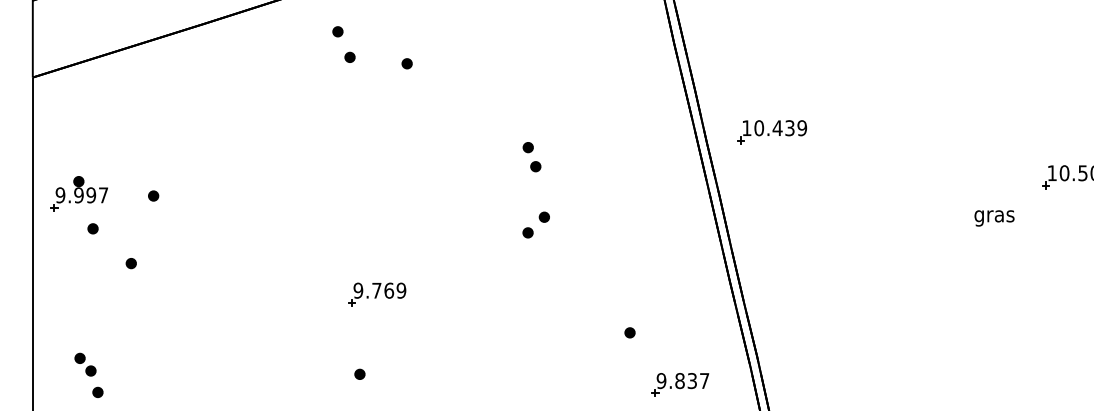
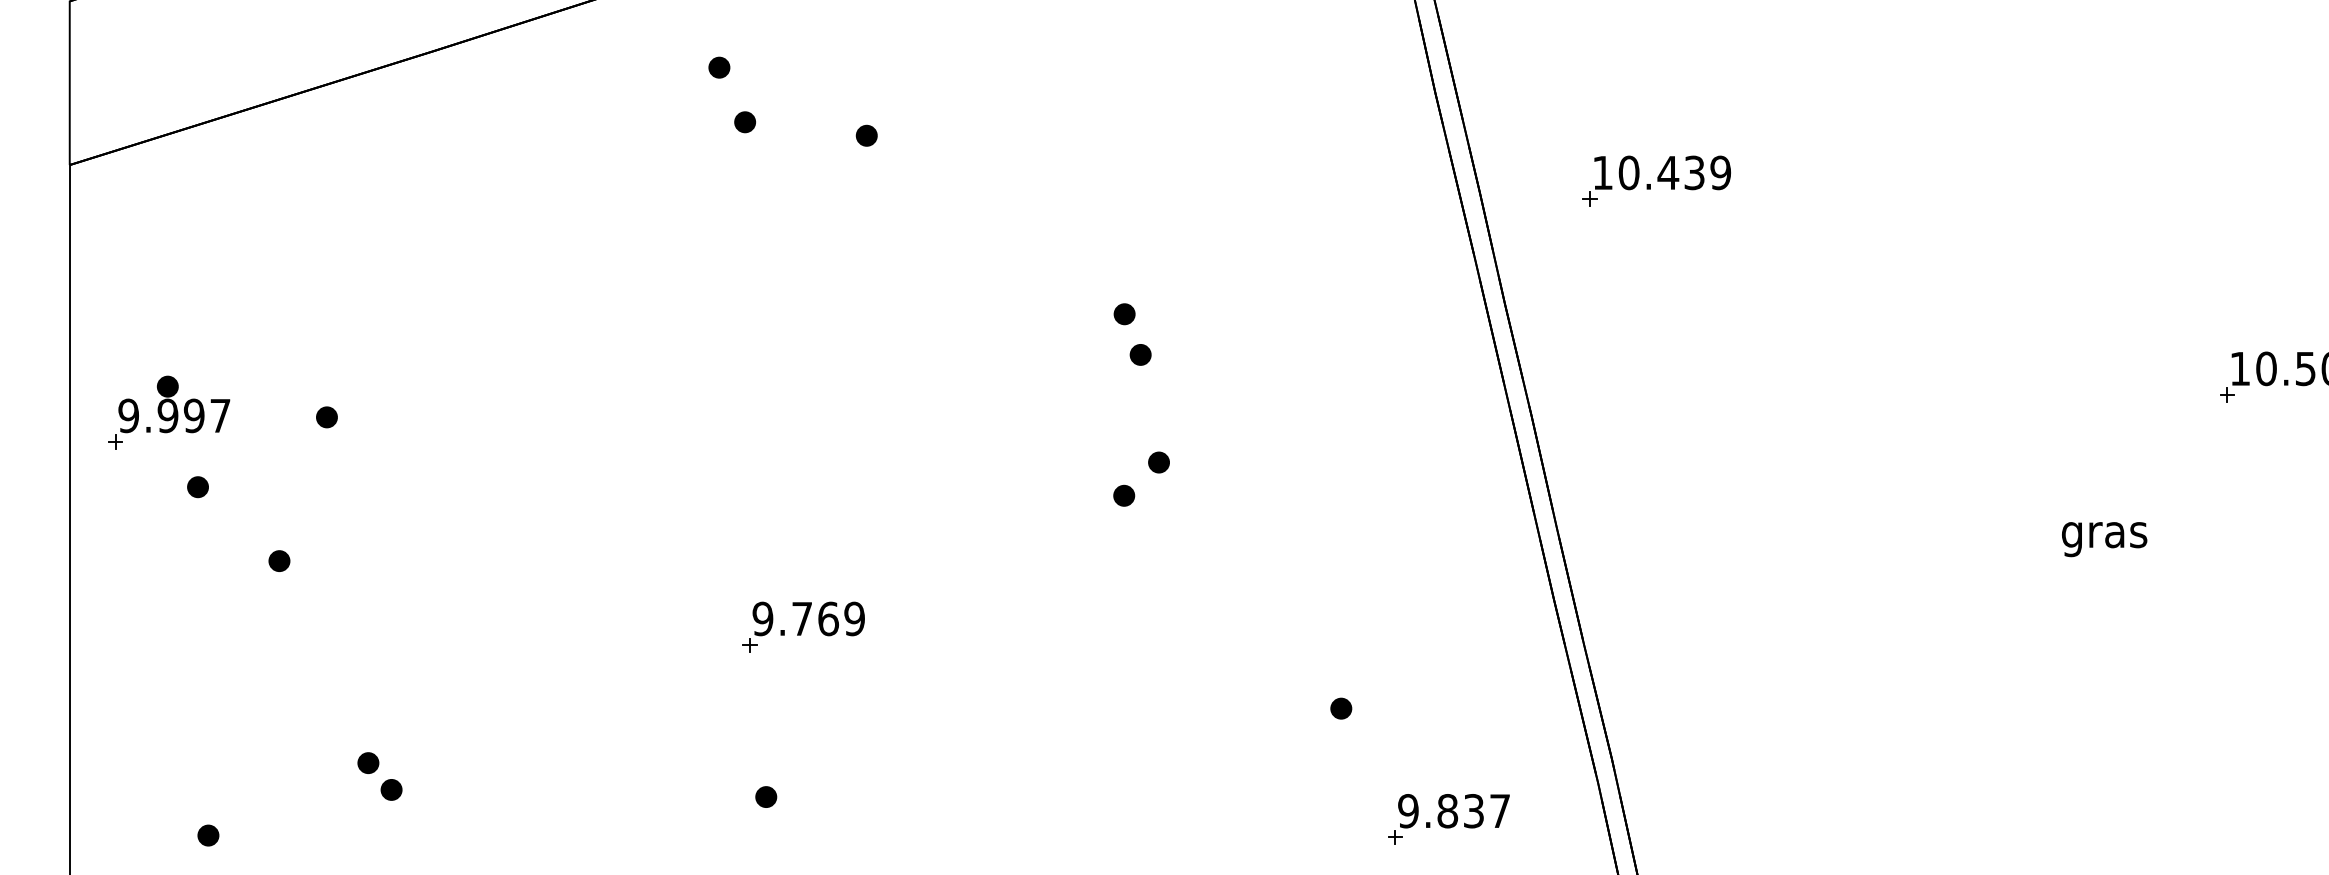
part: (771, 132) -> (1655, 182), moved
text: (994, 218) -> (2104, 539), moved
part: (85, 364) -> (379, 776), moved

